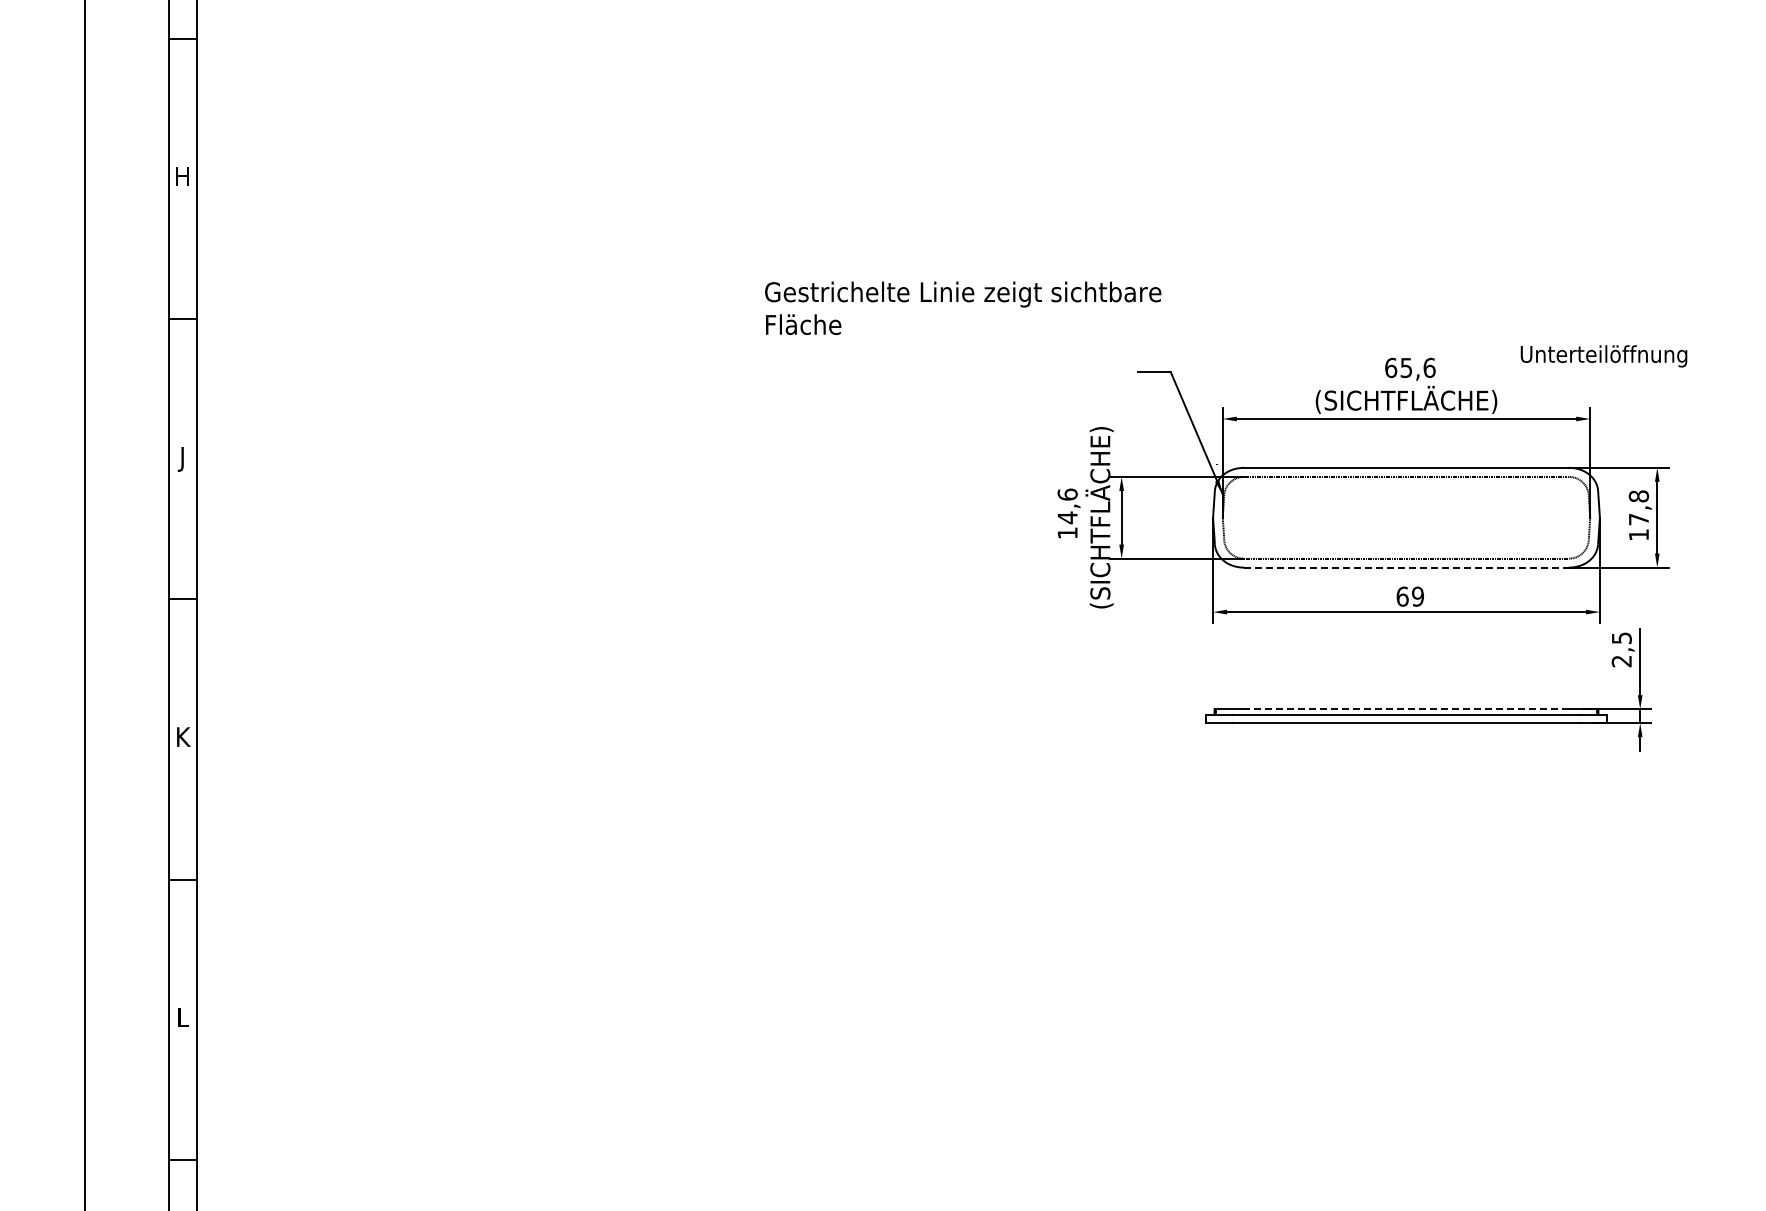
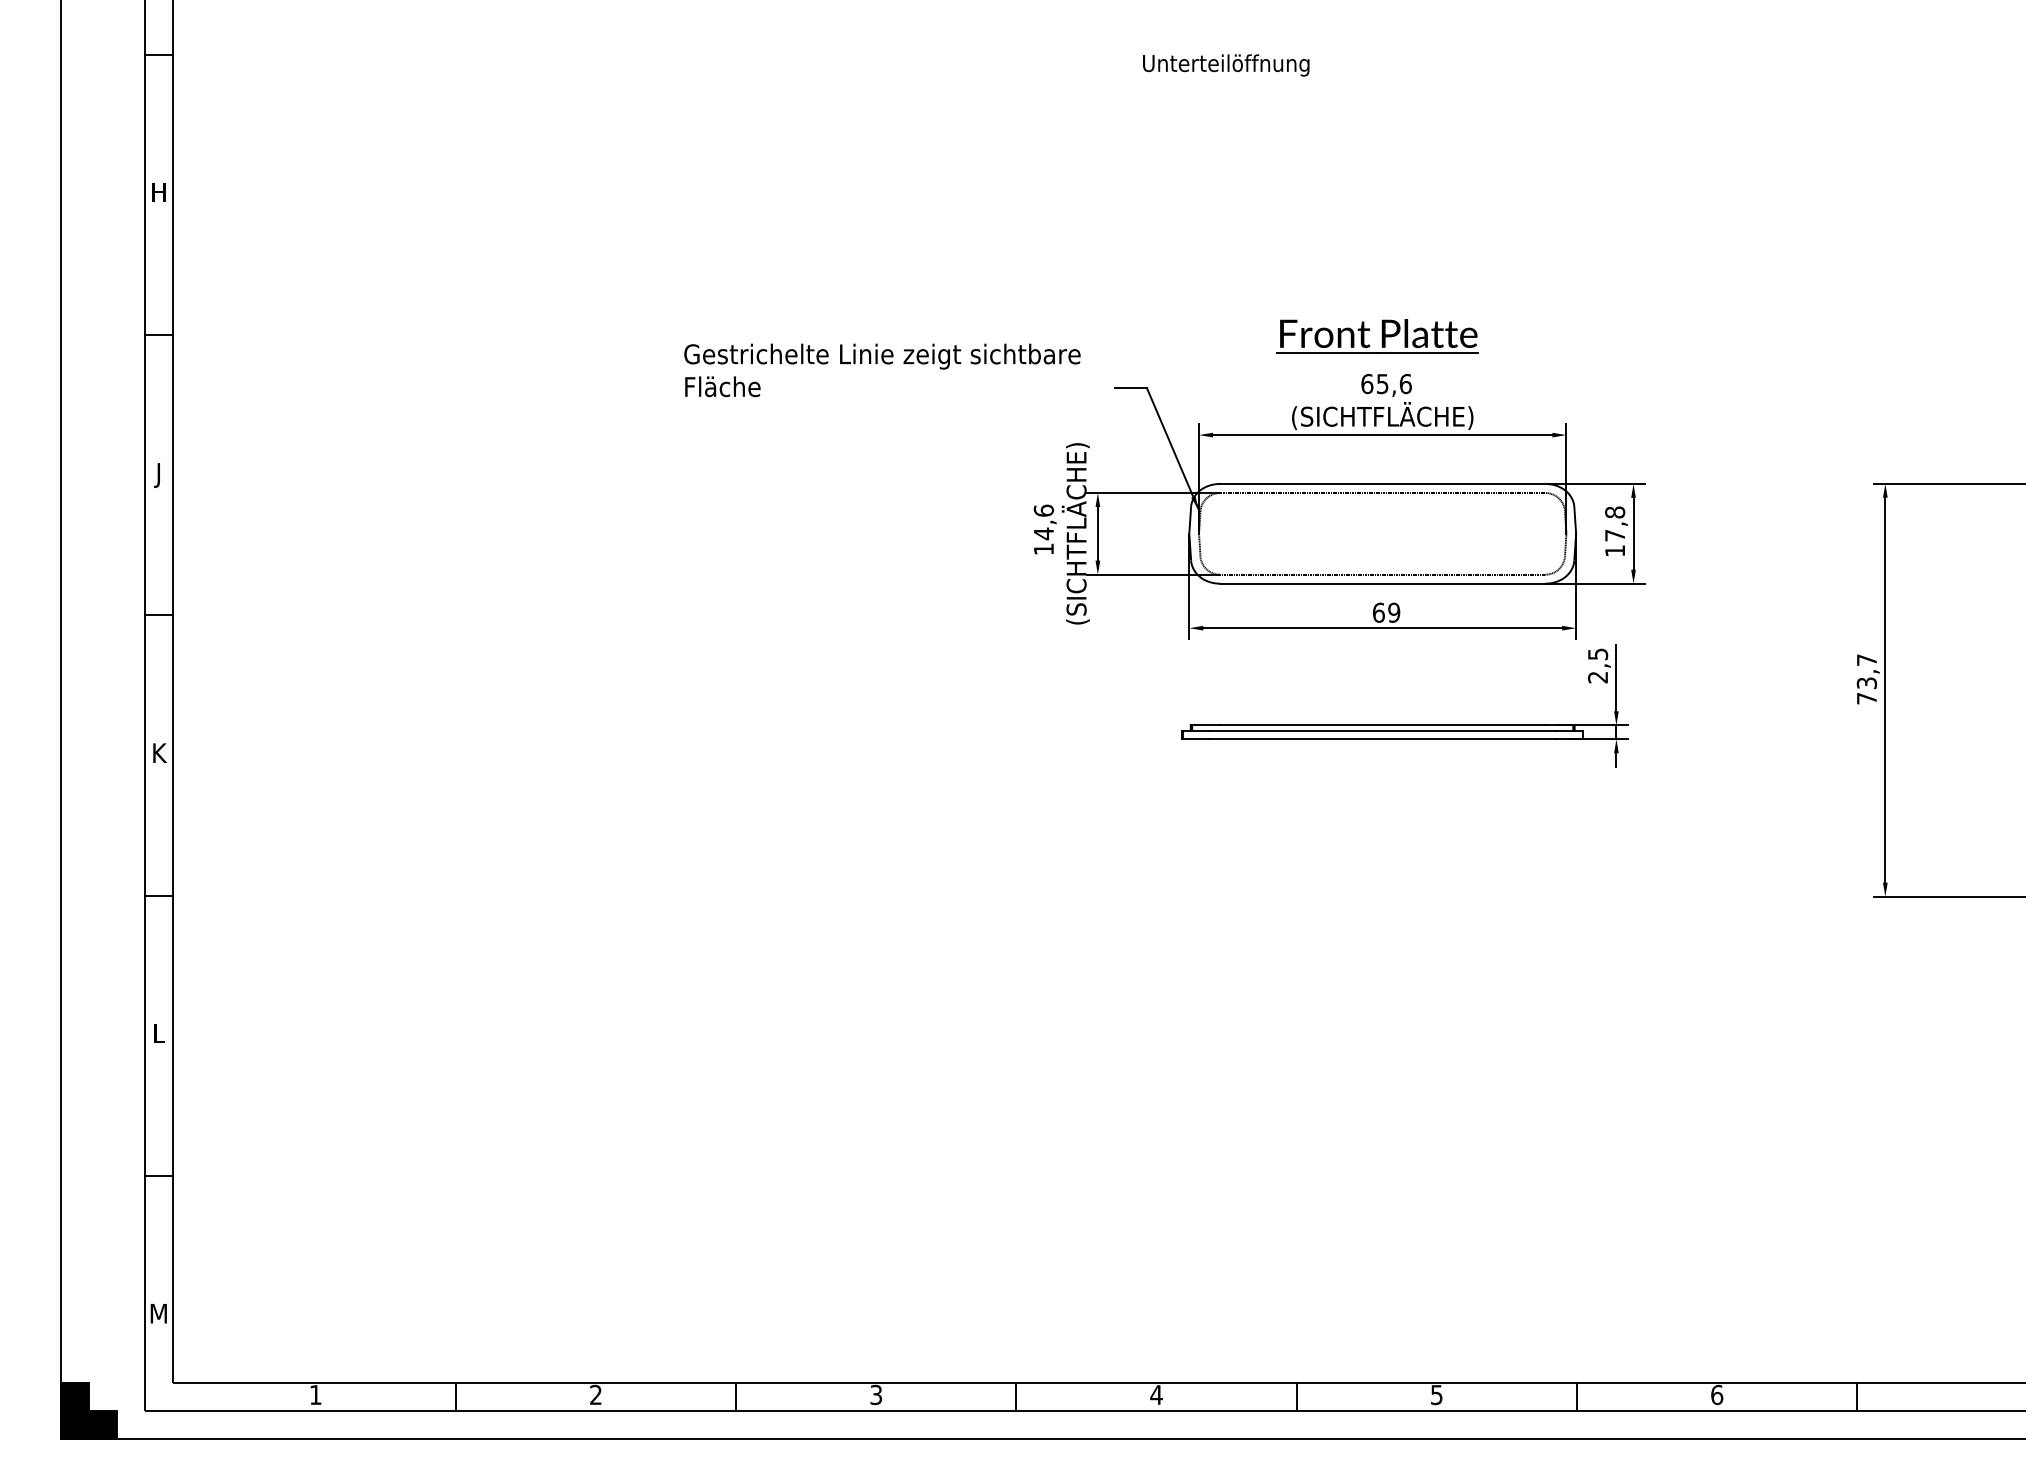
text: (963, 308) -> (882, 370), moved
part: (1401, 320) -> (1377, 336), added
text: (1604, 356) -> (1226, 65), moved
line: (1407, 567) -> (1383, 583), dashed -> solid
line: (1406, 709) -> (1382, 725), dashed -> solid

